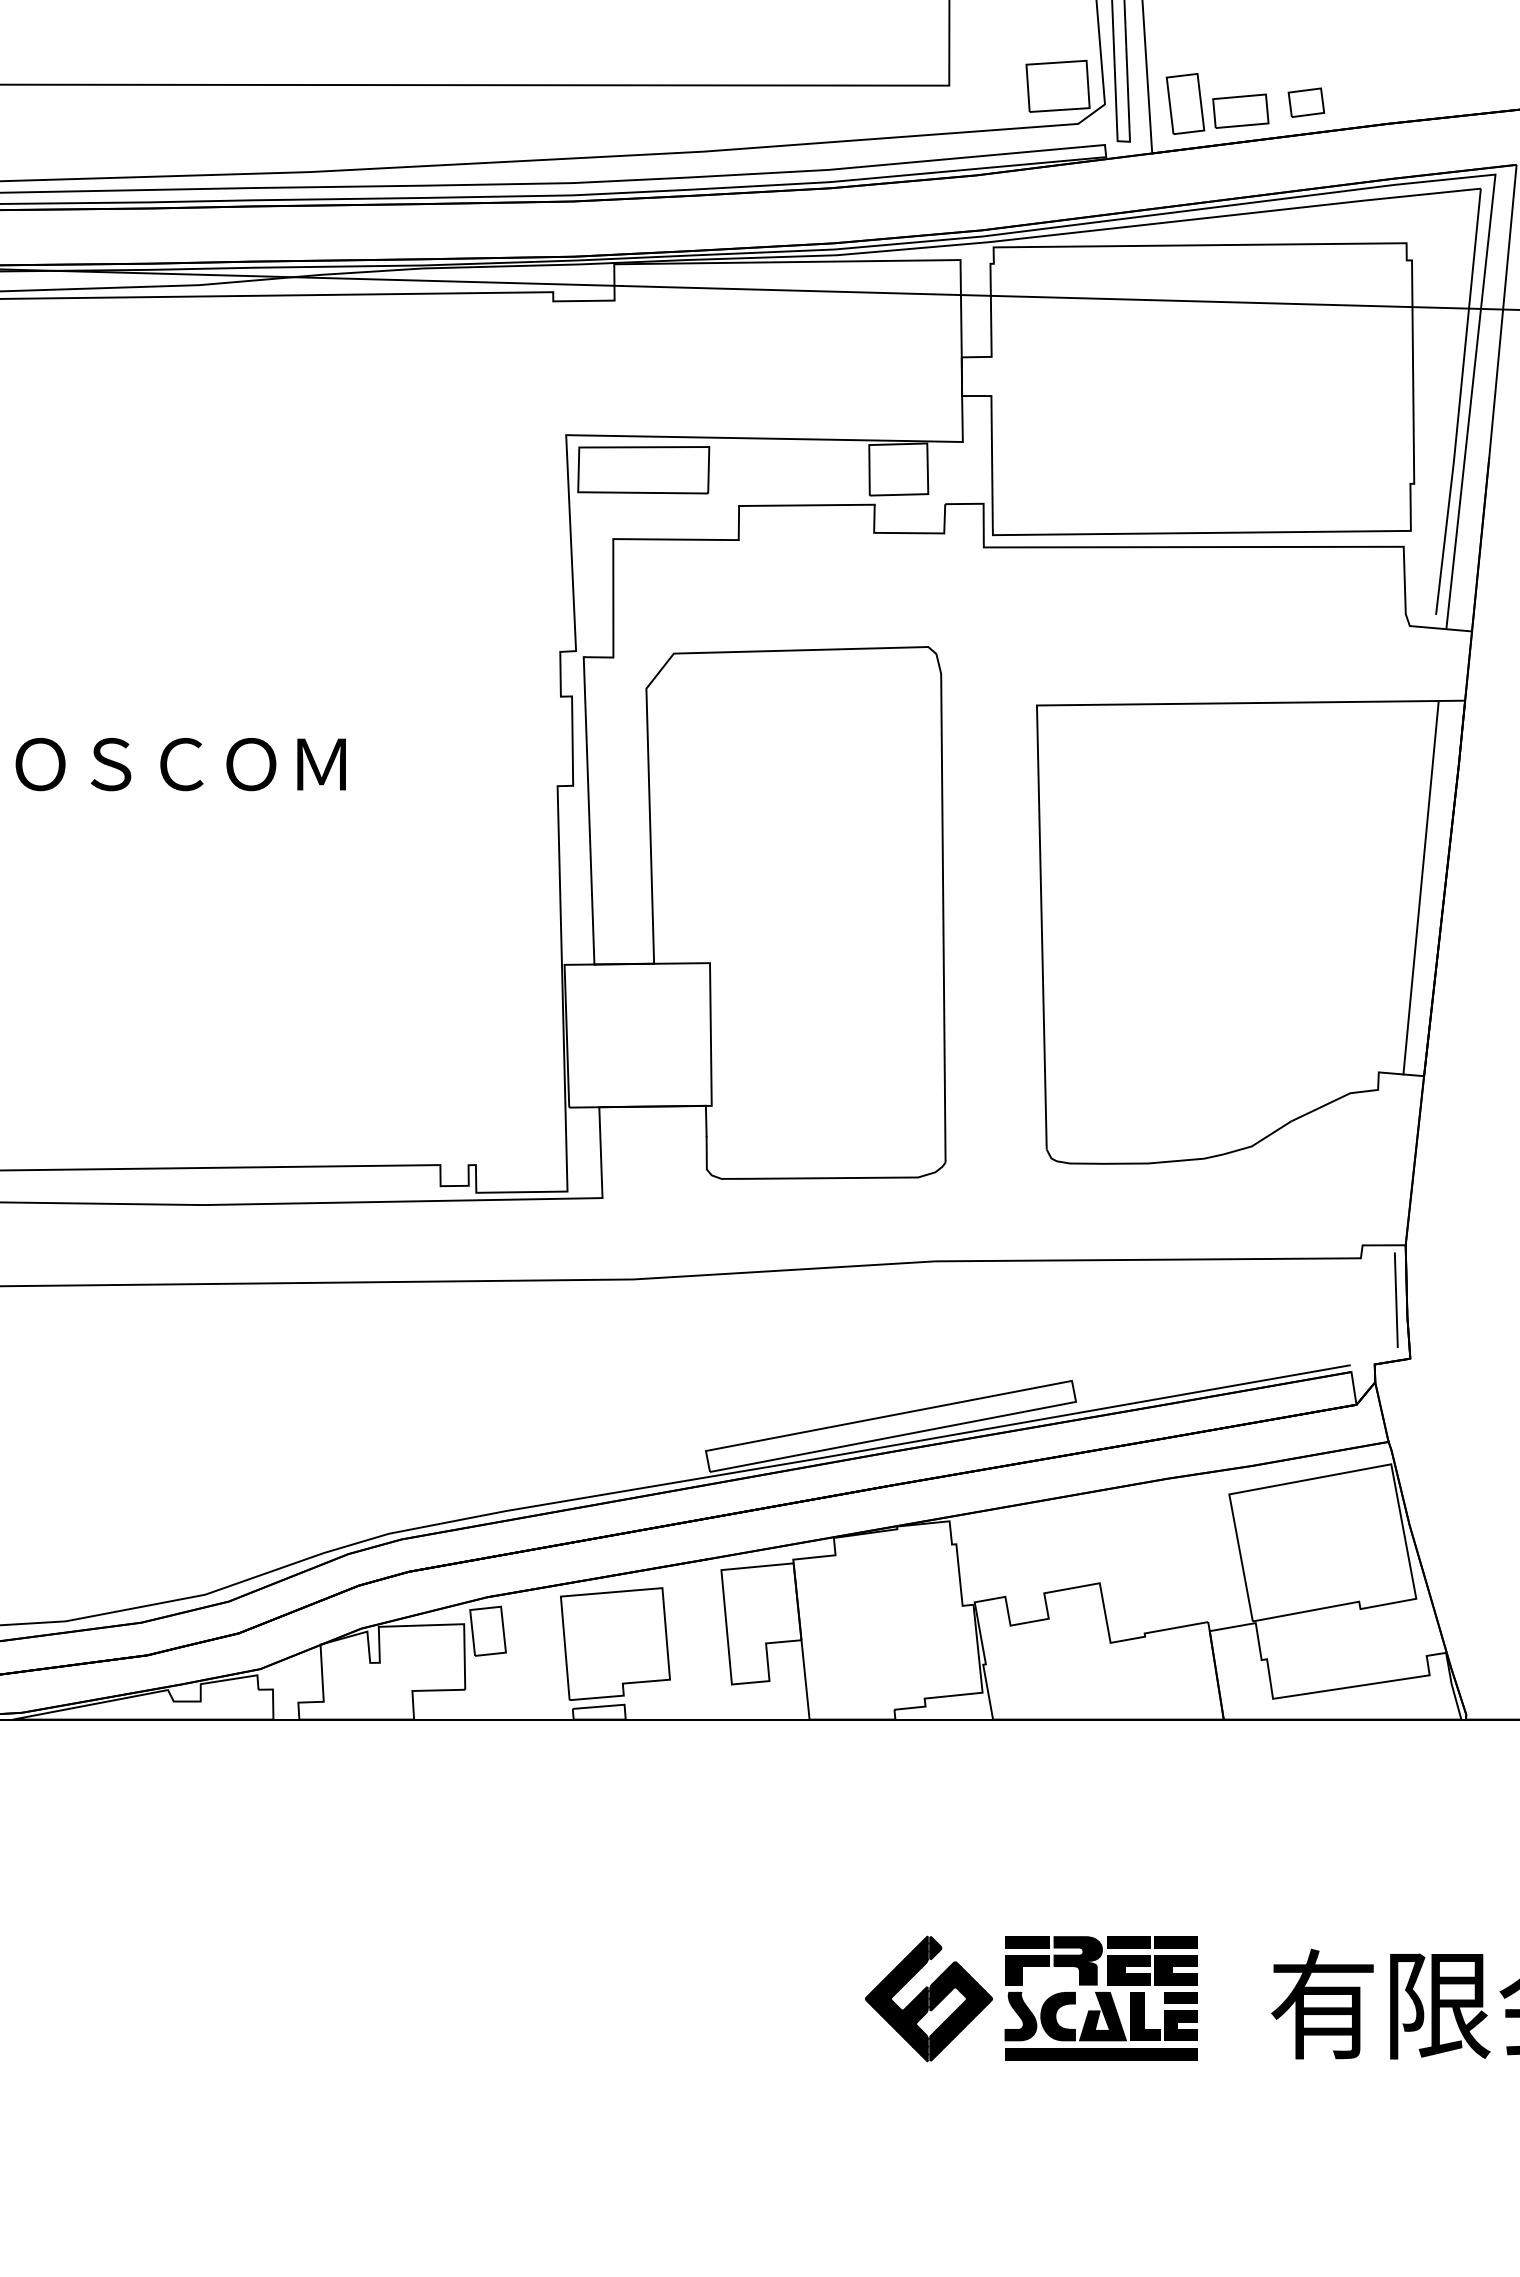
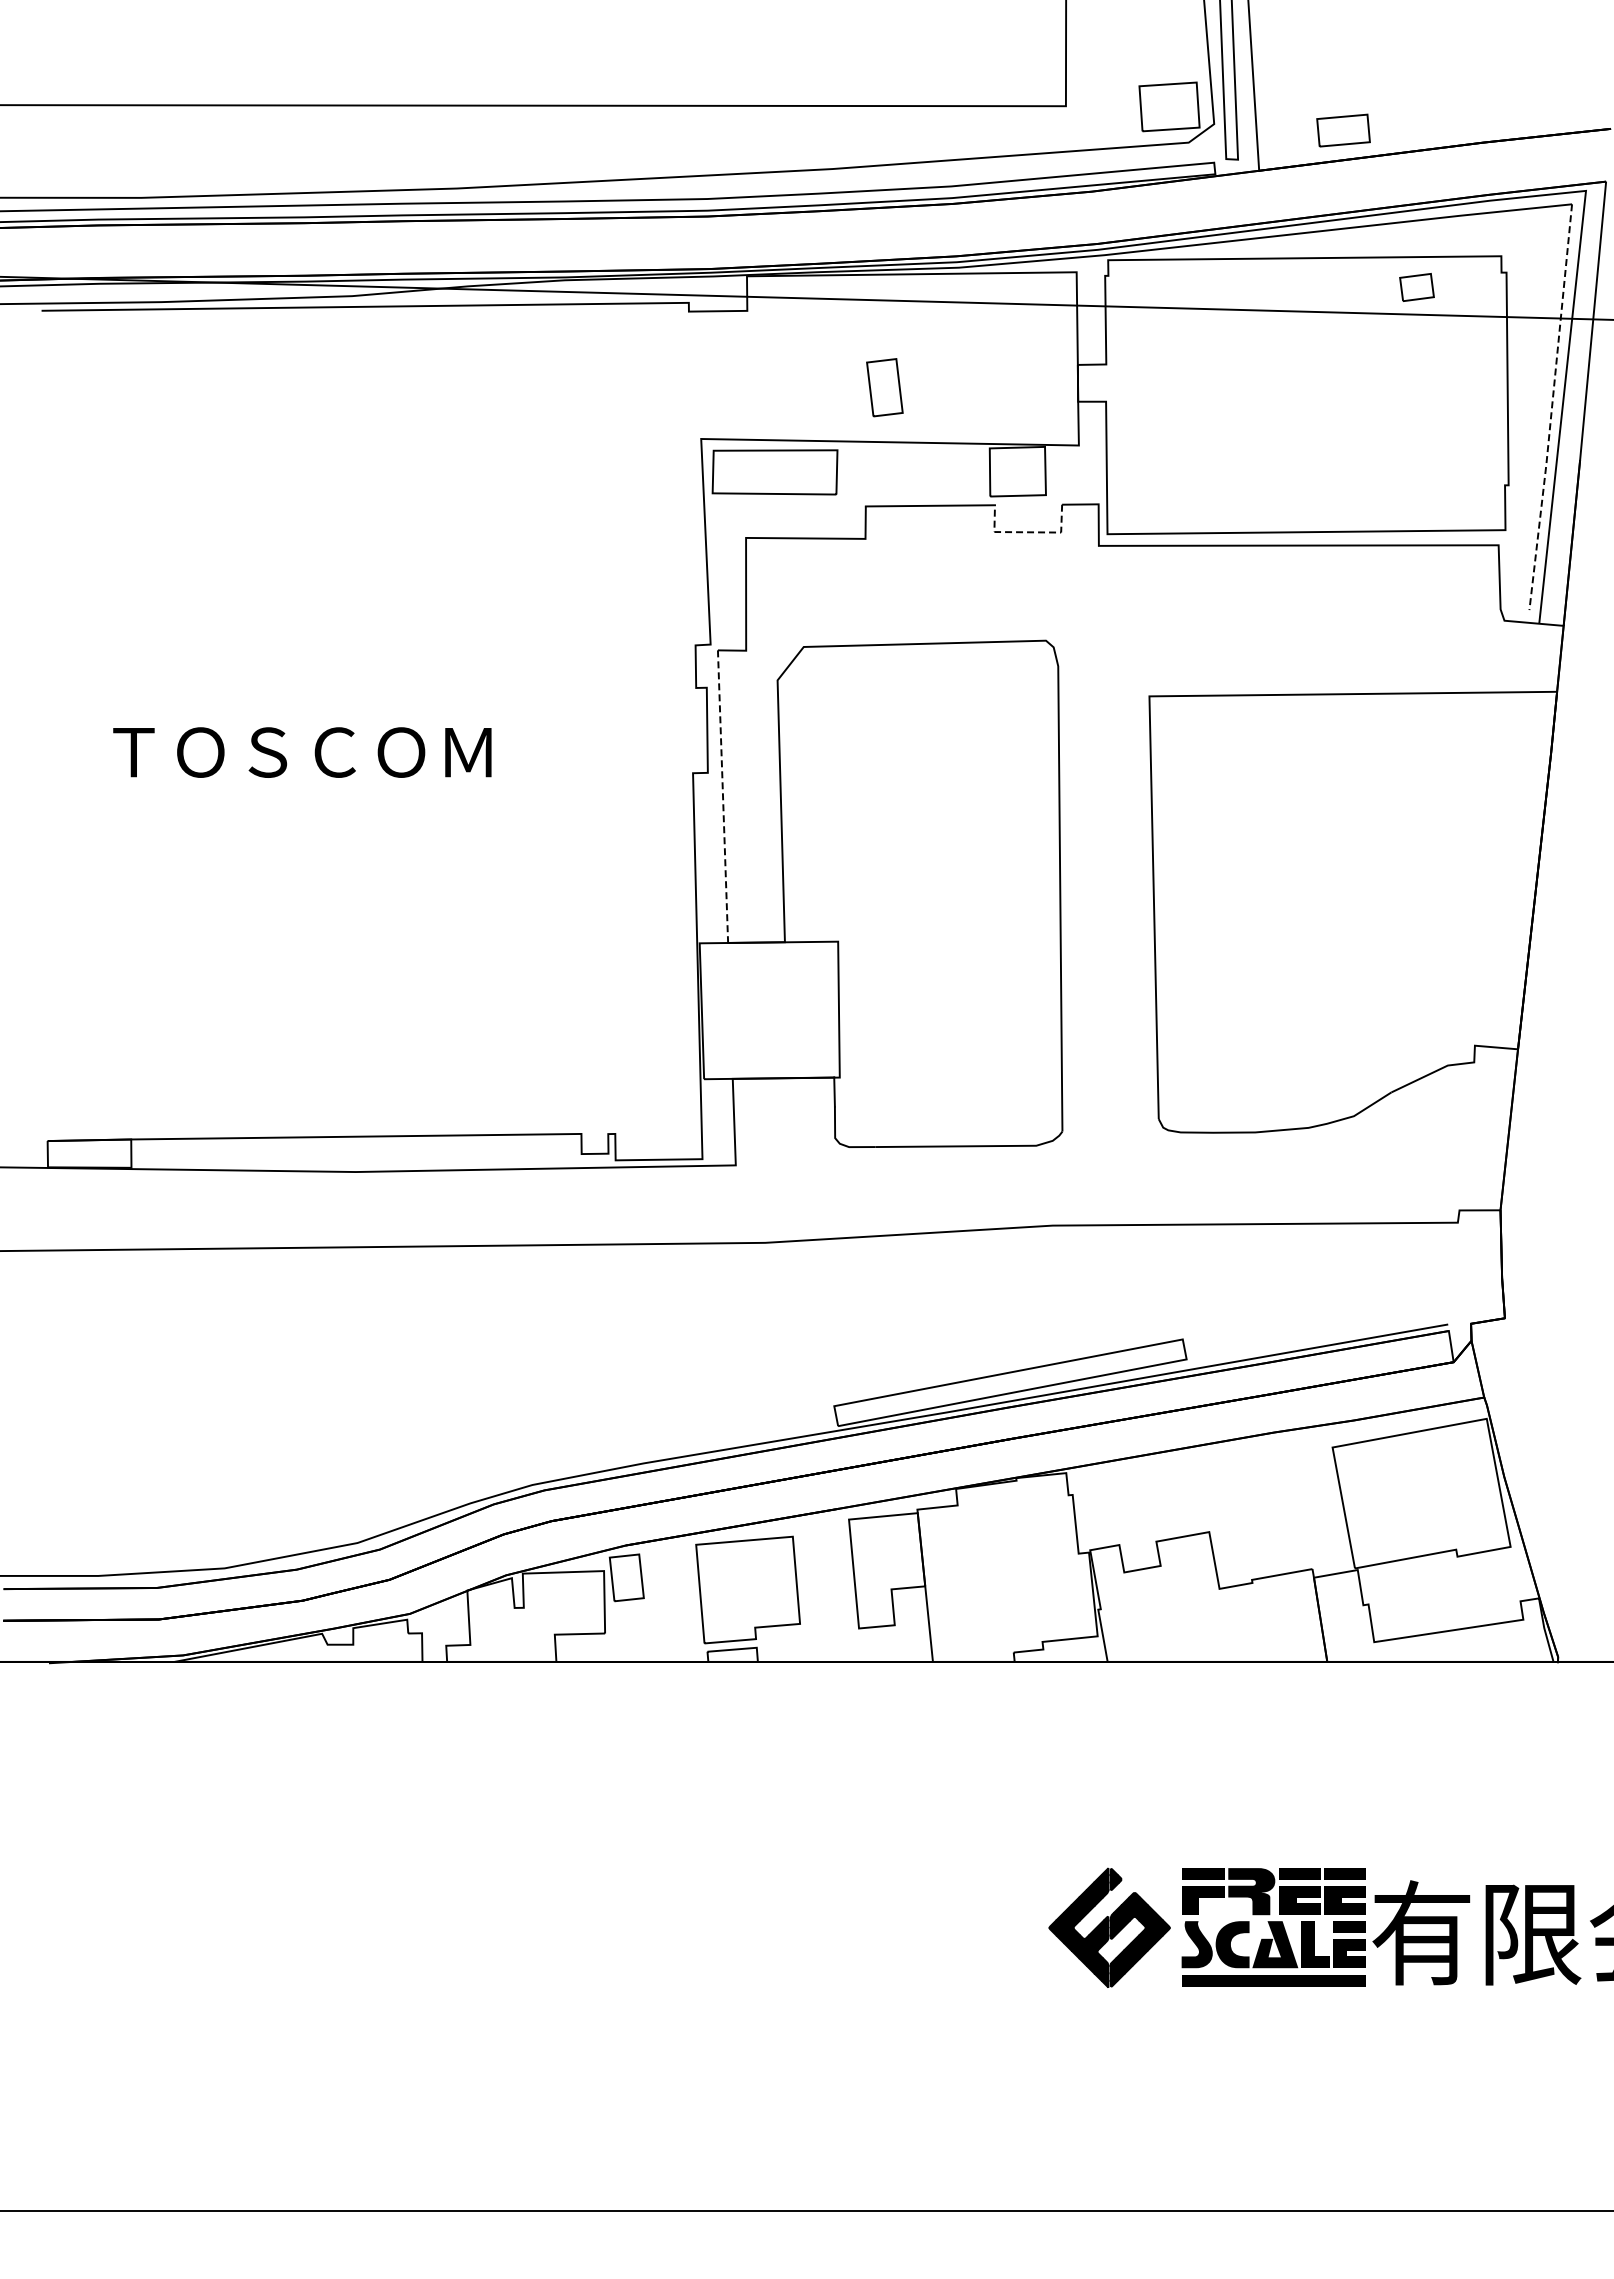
part: (1305, 102) -> (1416, 287), moved
part: (1185, 103) -> (884, 387), moved
line: (1459, 402) -> (1551, 407), solid -> dashed
line: (909, 533) -> (1028, 532), solid -> dashed
line: (589, 811) -> (723, 797), solid -> dashed
line: (1420, 887) -> (1514, 869), removed
line: (1396, 1300) -> (1491, 1262), removed
part: (1024, 2001) -> (1200, 1930), moved

